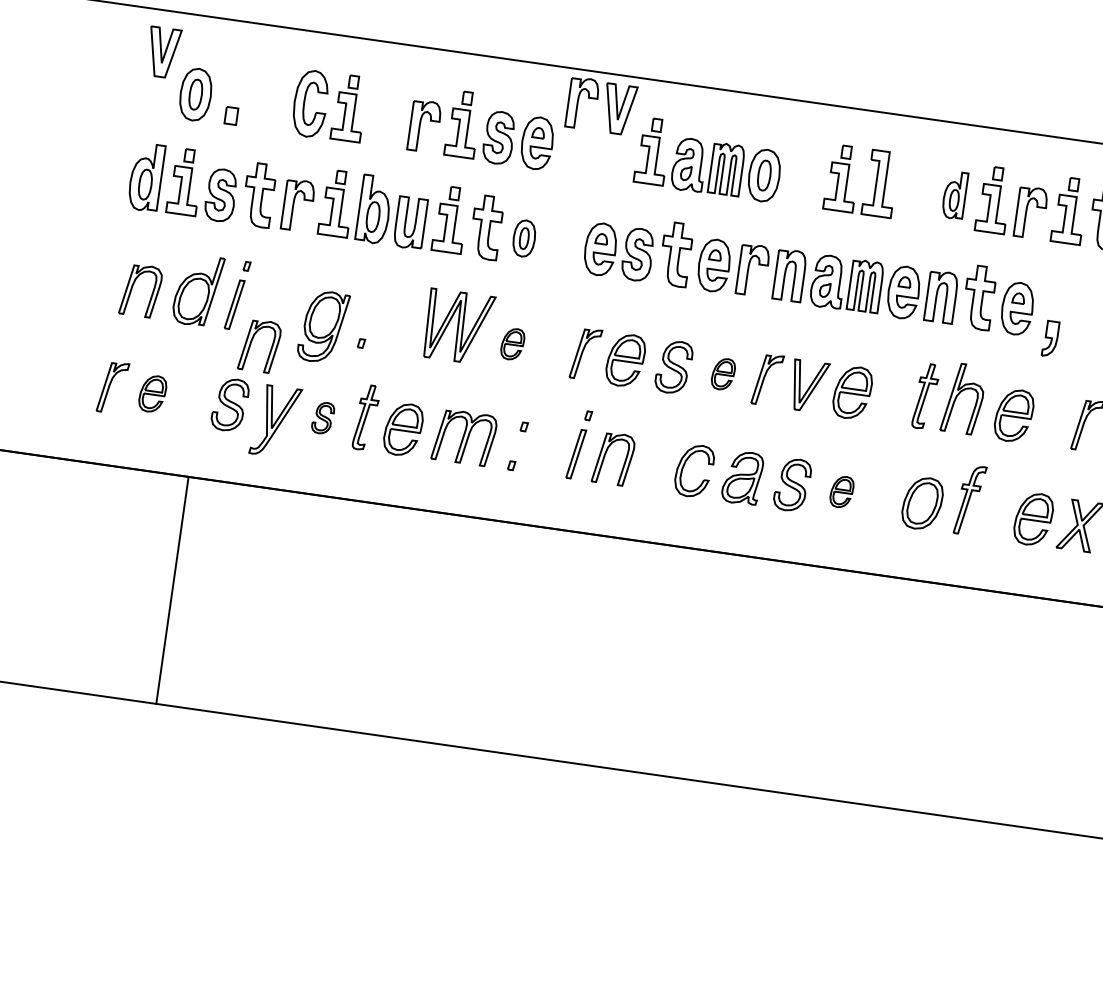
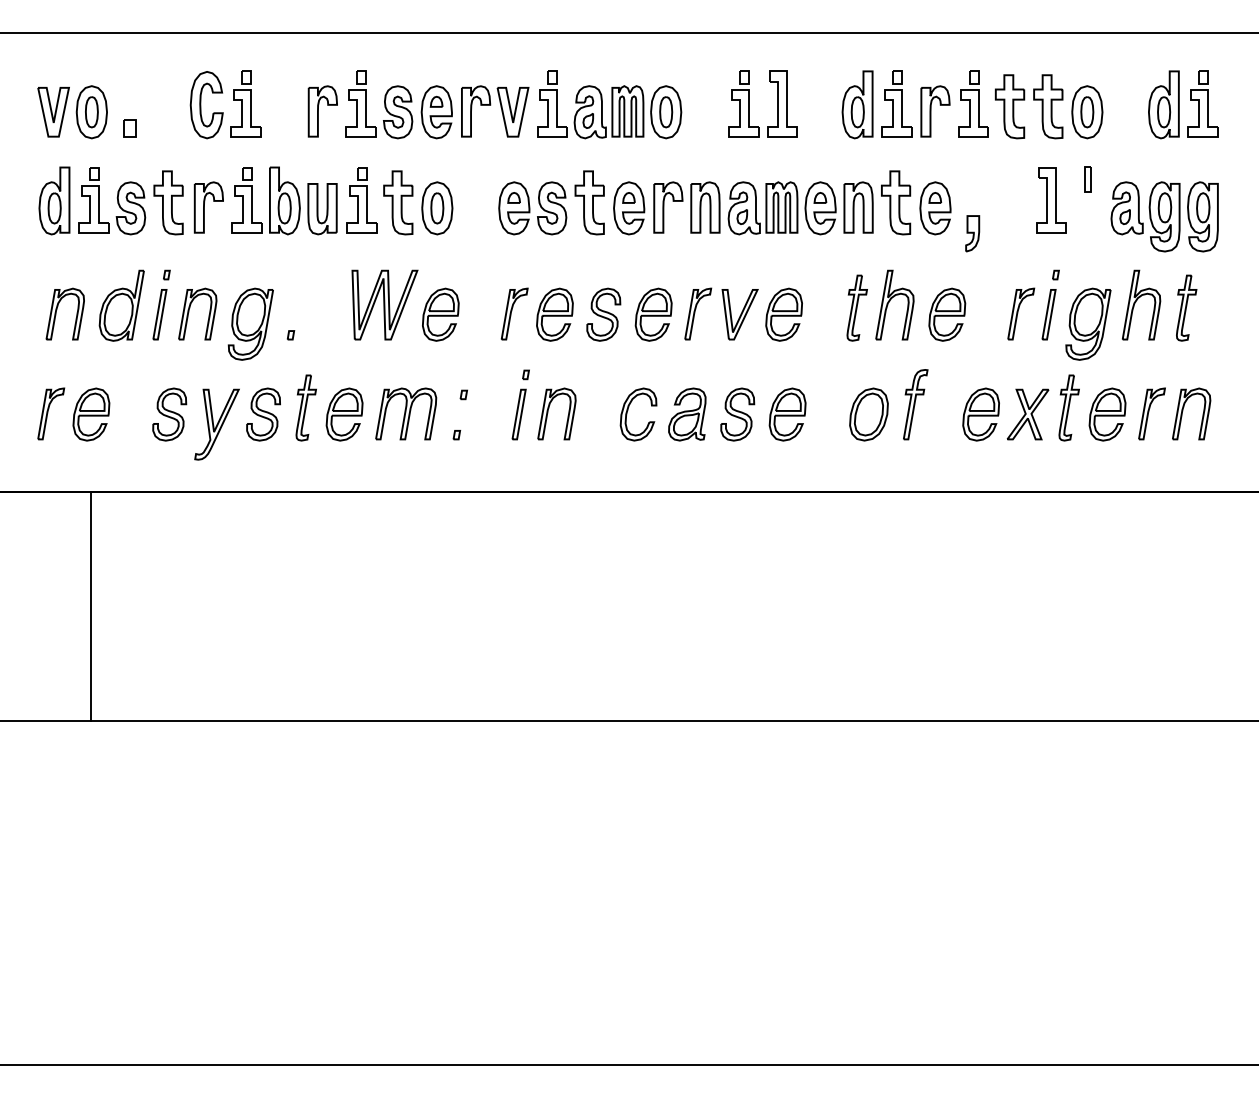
part: (162, 52) -> (53, 112), moved
part: (601, 106) -> (495, 111), moved
part: (954, 194) -> (857, 104), size x1.43
part: (524, 238) -> (437, 208), size x1.43
part: (251, 343) -> (189, 312), moved
part: (512, 344) -> (440, 314), size x1.67
part: (723, 374) -> (653, 314), size x1.67
part: (152, 393) -> (91, 414), size x1.43
part: (323, 418) -> (263, 414), size x1.67
part: (841, 491) -> (787, 414), size x1.67
line: (172, 589) -> (90, 605), moved

